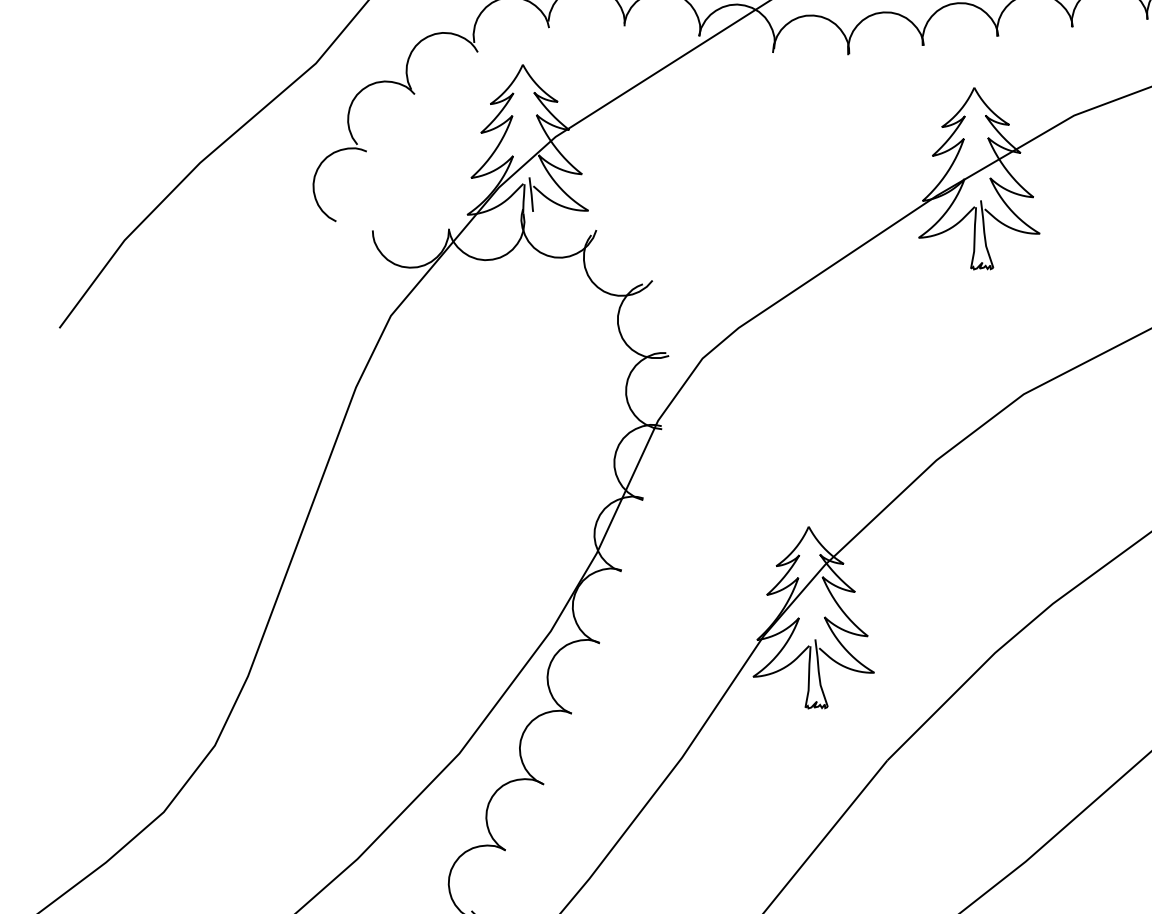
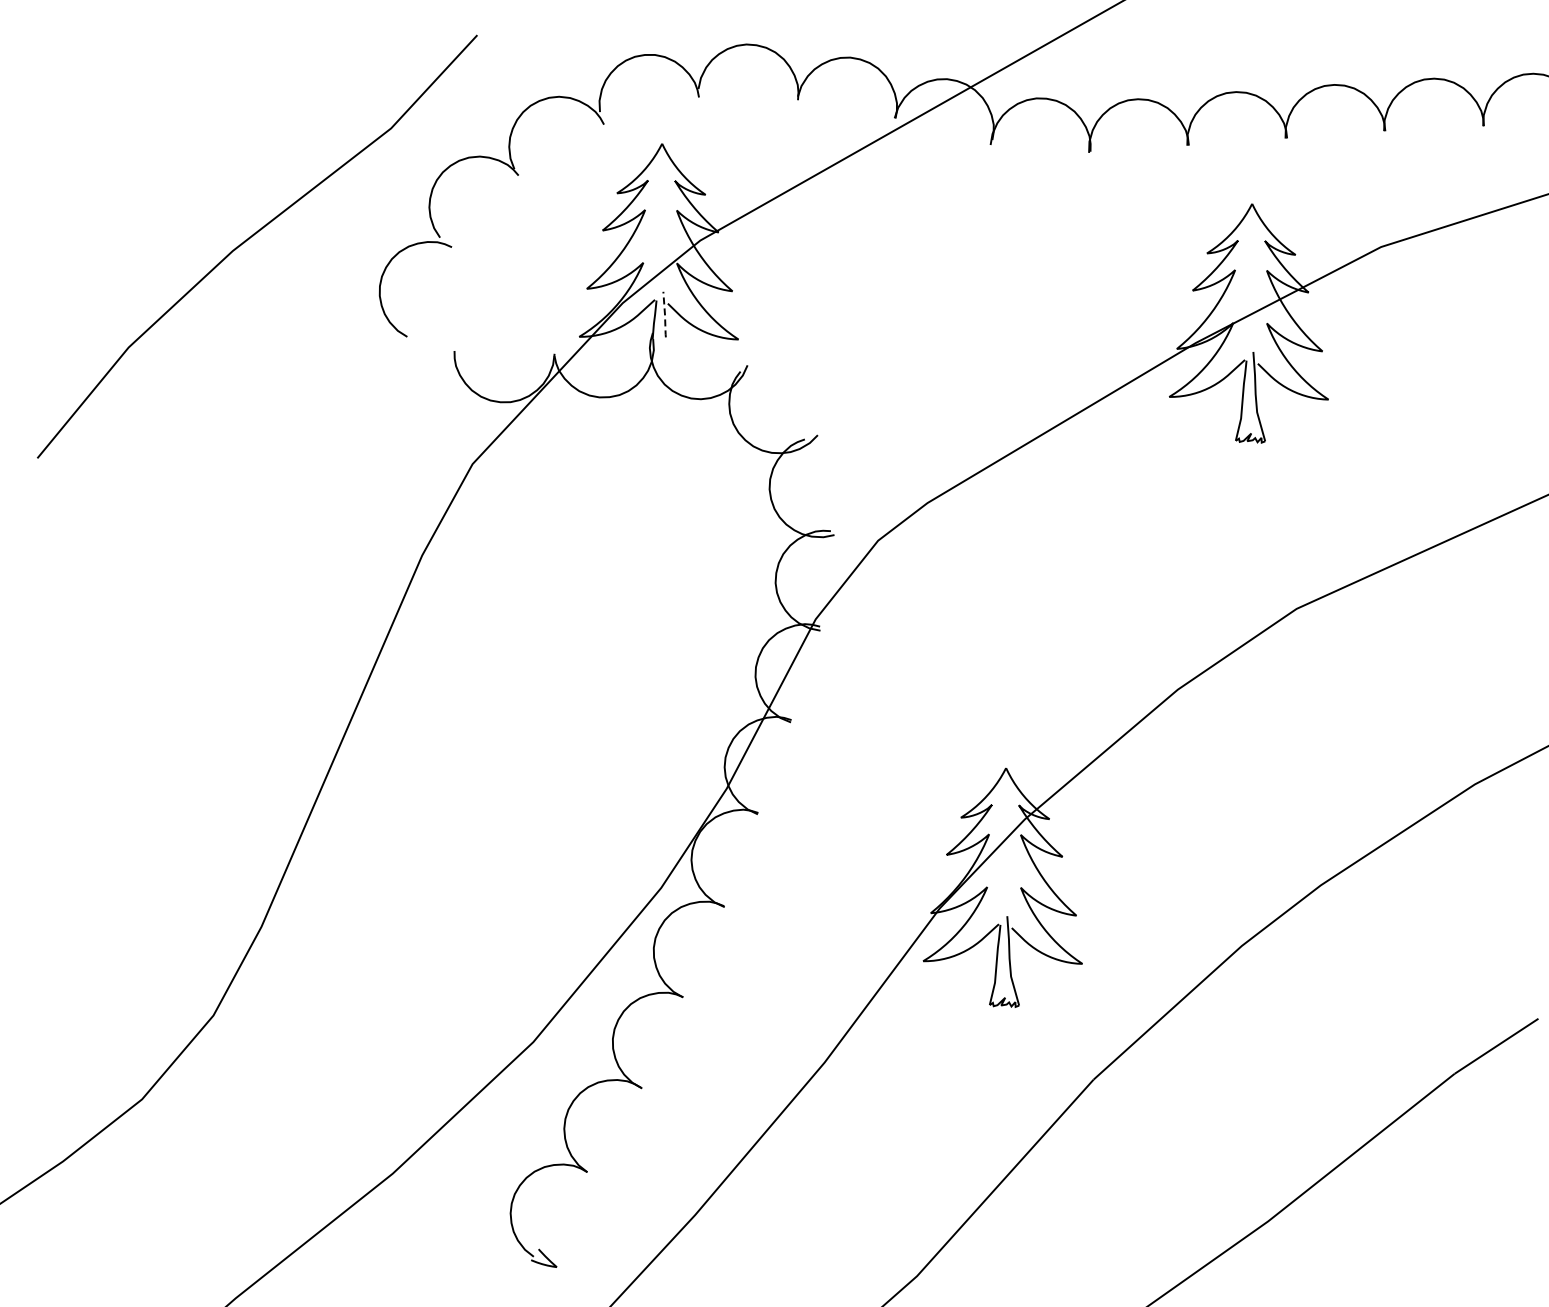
line: (532, 195) -> (665, 315), solid -> dashed

